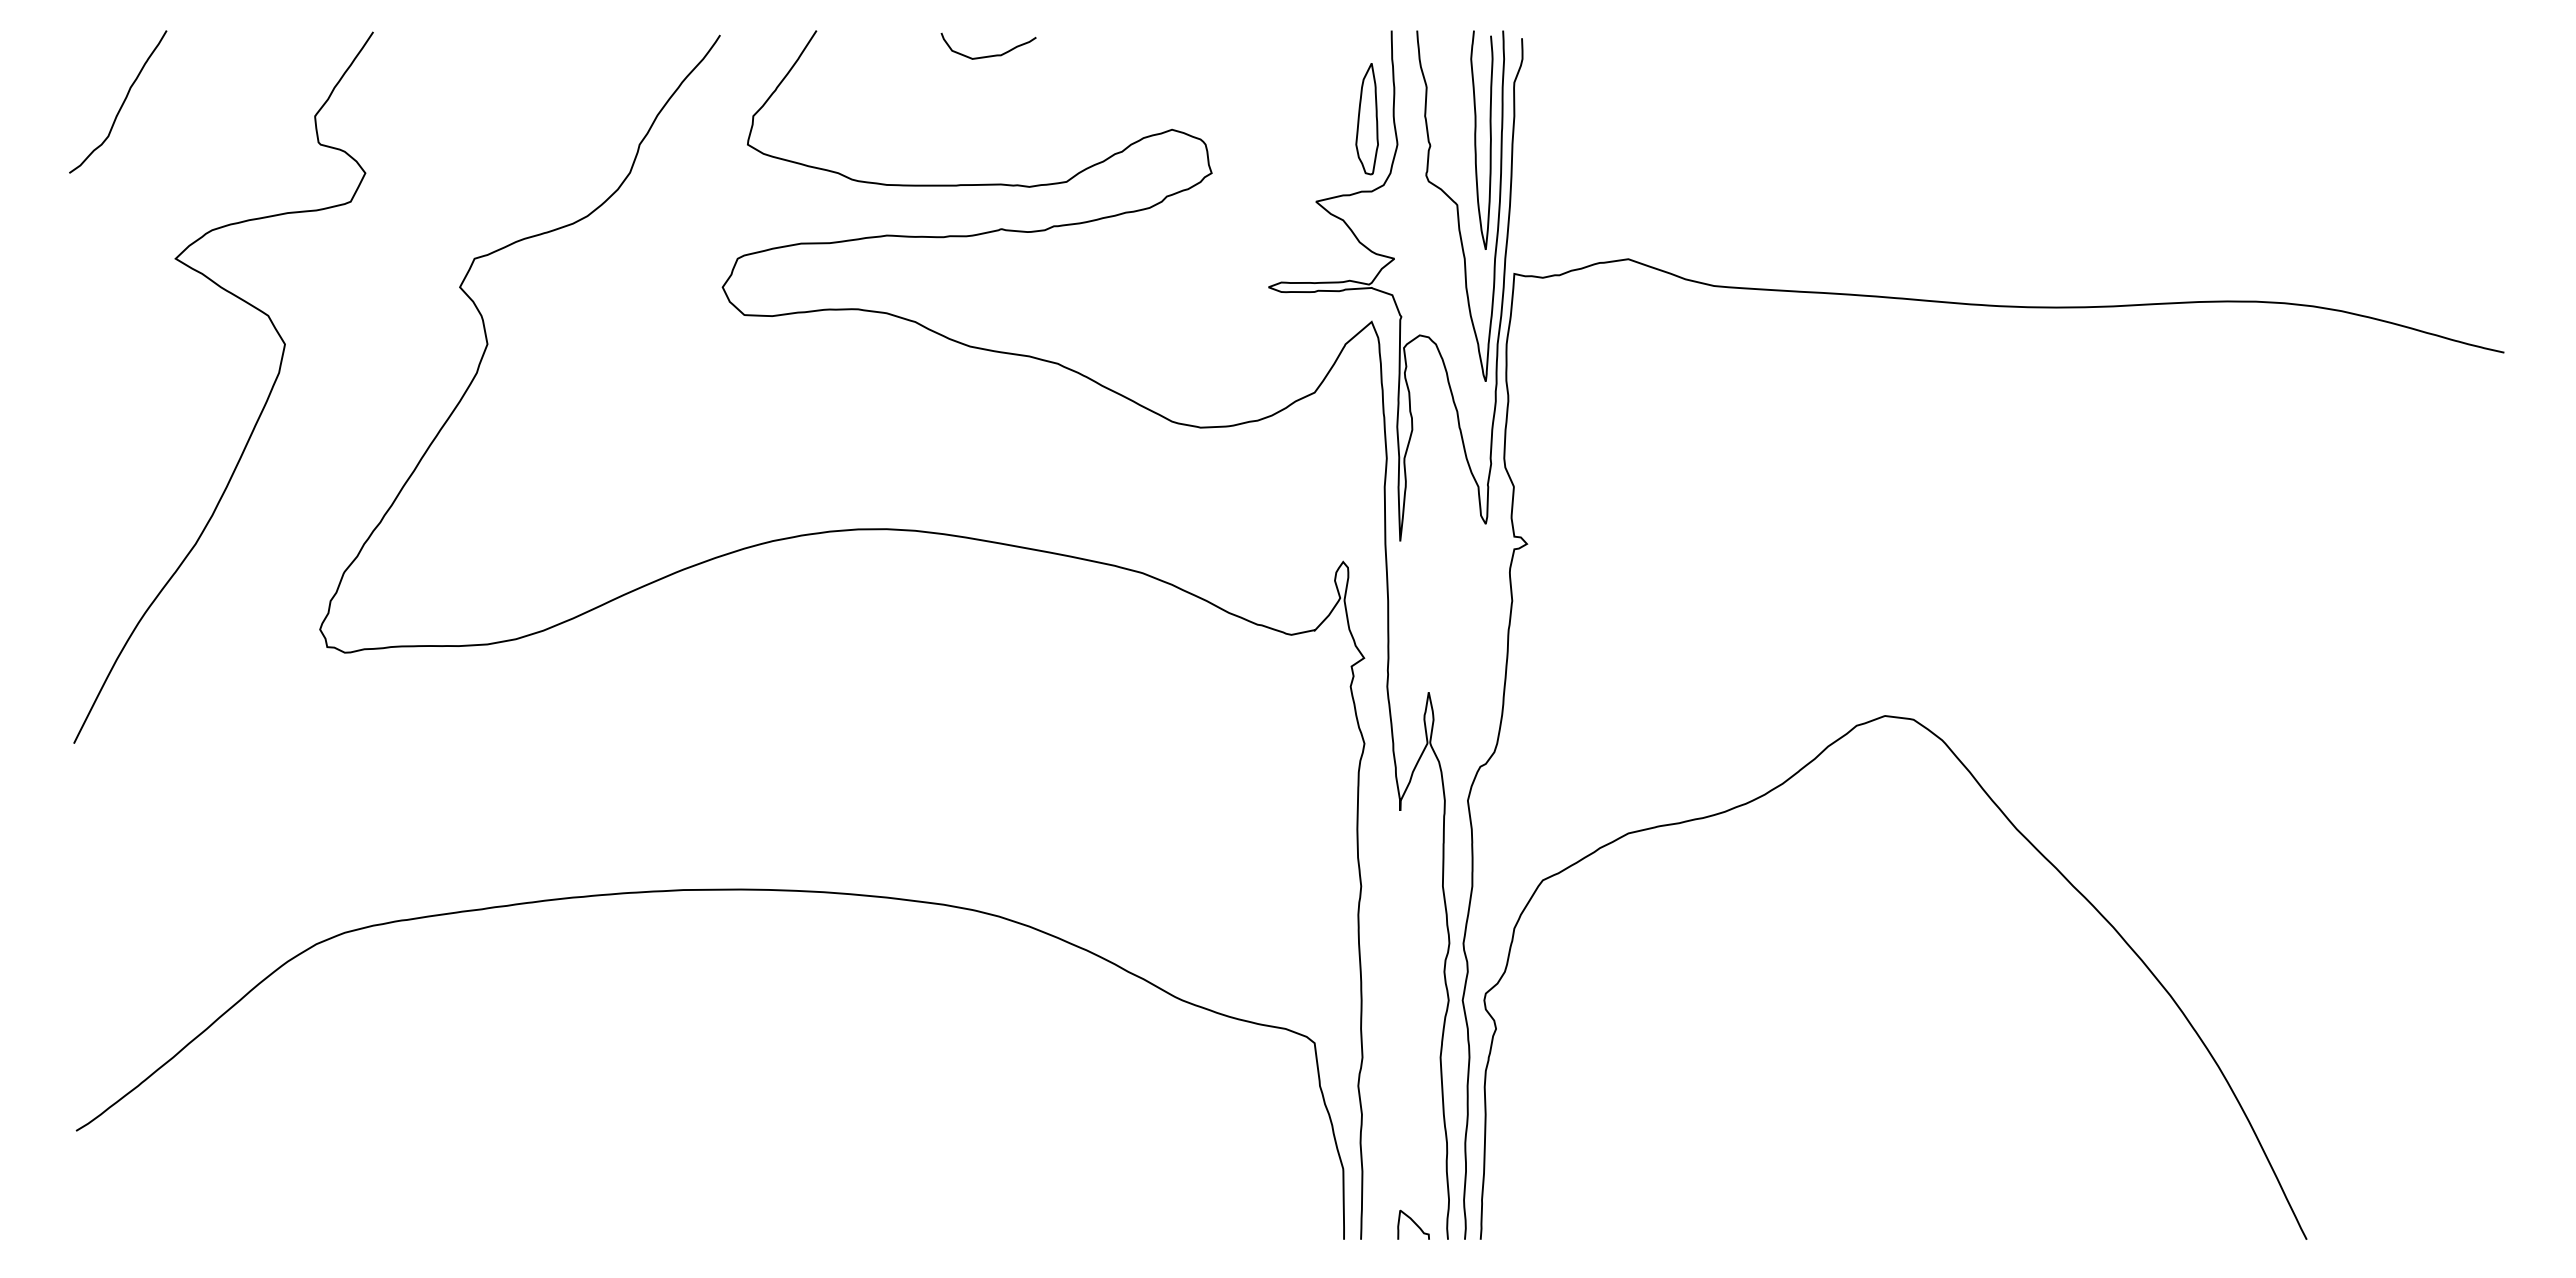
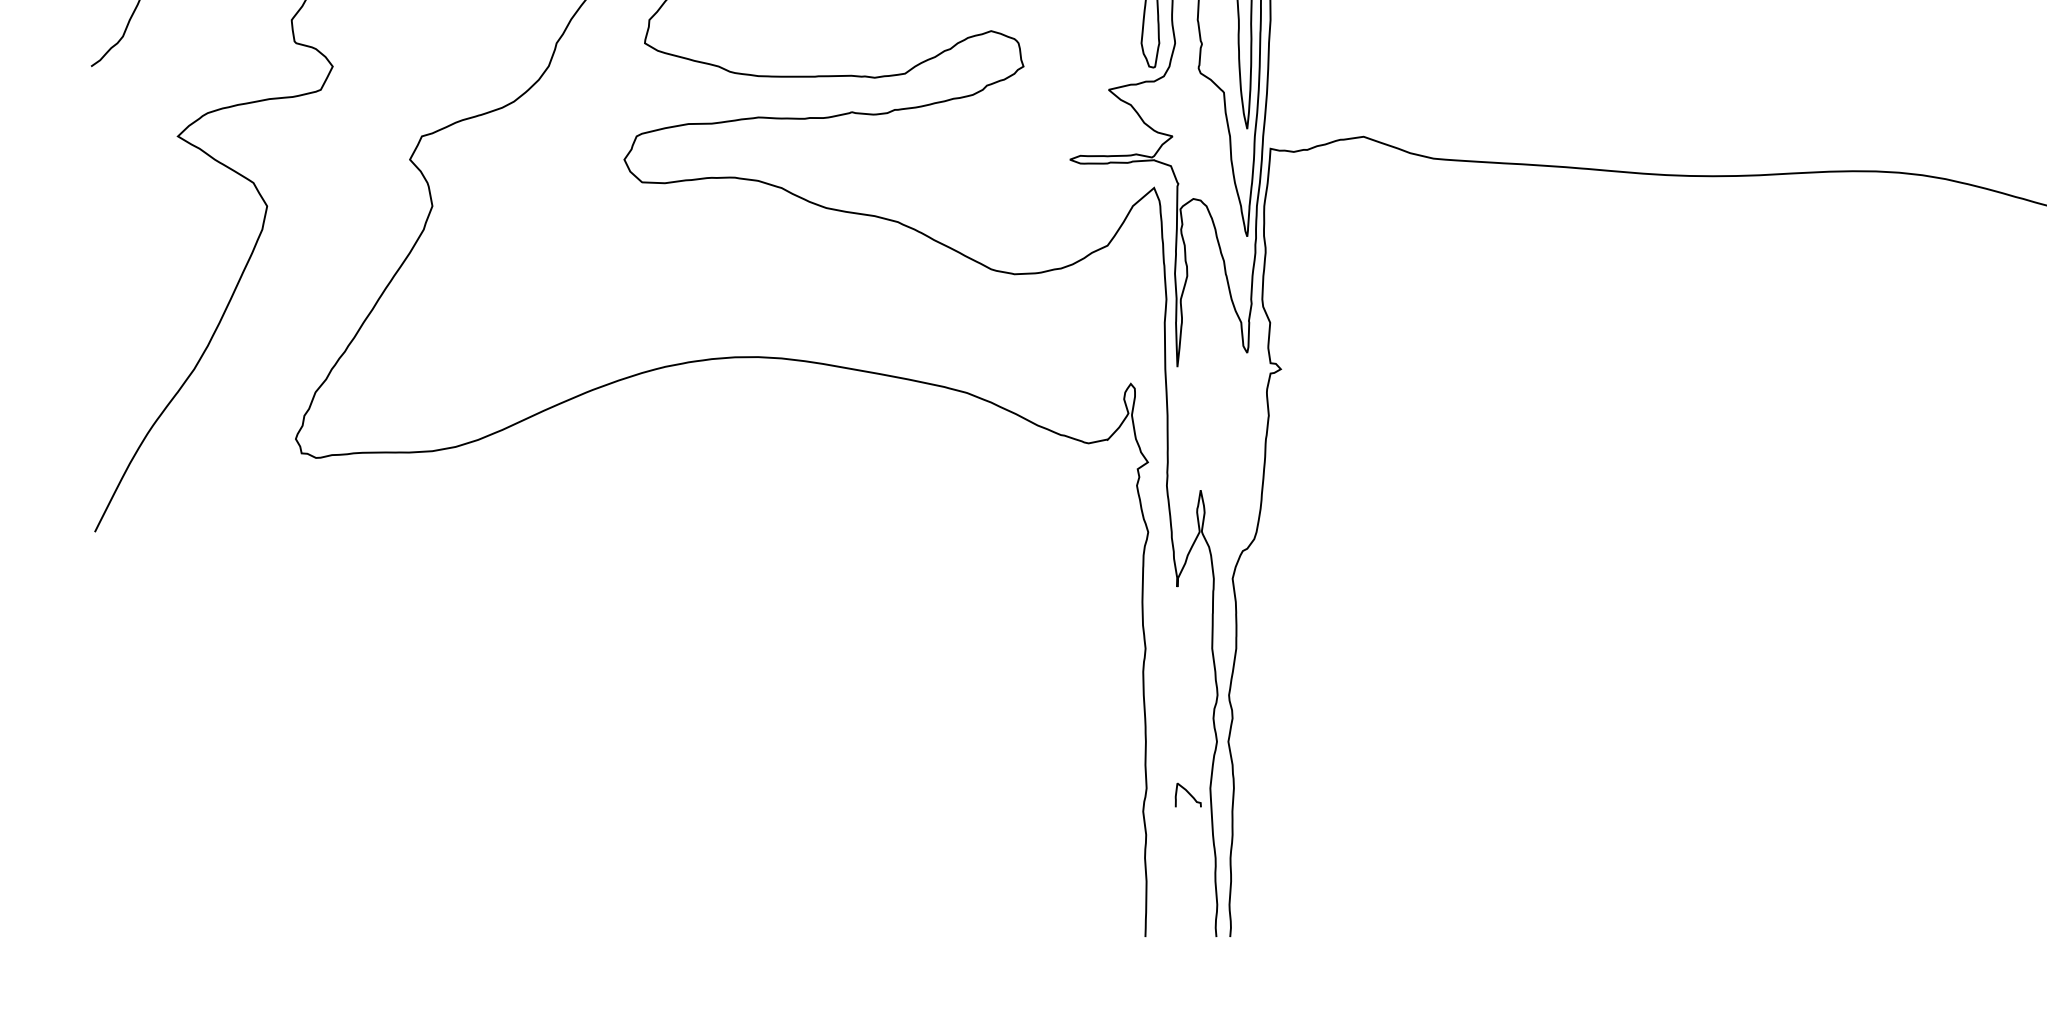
curve: (2028, 842) -> (1690, 612), removed
curve: (709, 890) -> (613, 652), removed
curve: (1414, 1223) -> (1189, 794), moved

